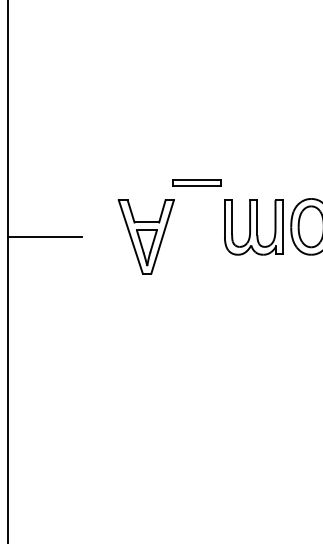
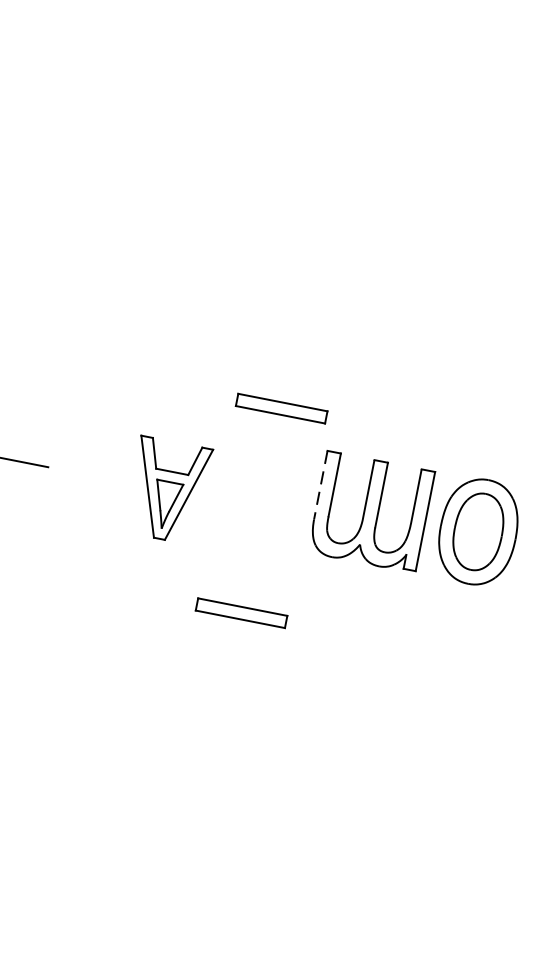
line: (224, 219) -> (319, 486), solid -> dashed
part: (145, 236) -> (166, 489), size x0.7
part: (196, 292) -> (241, 612), added

